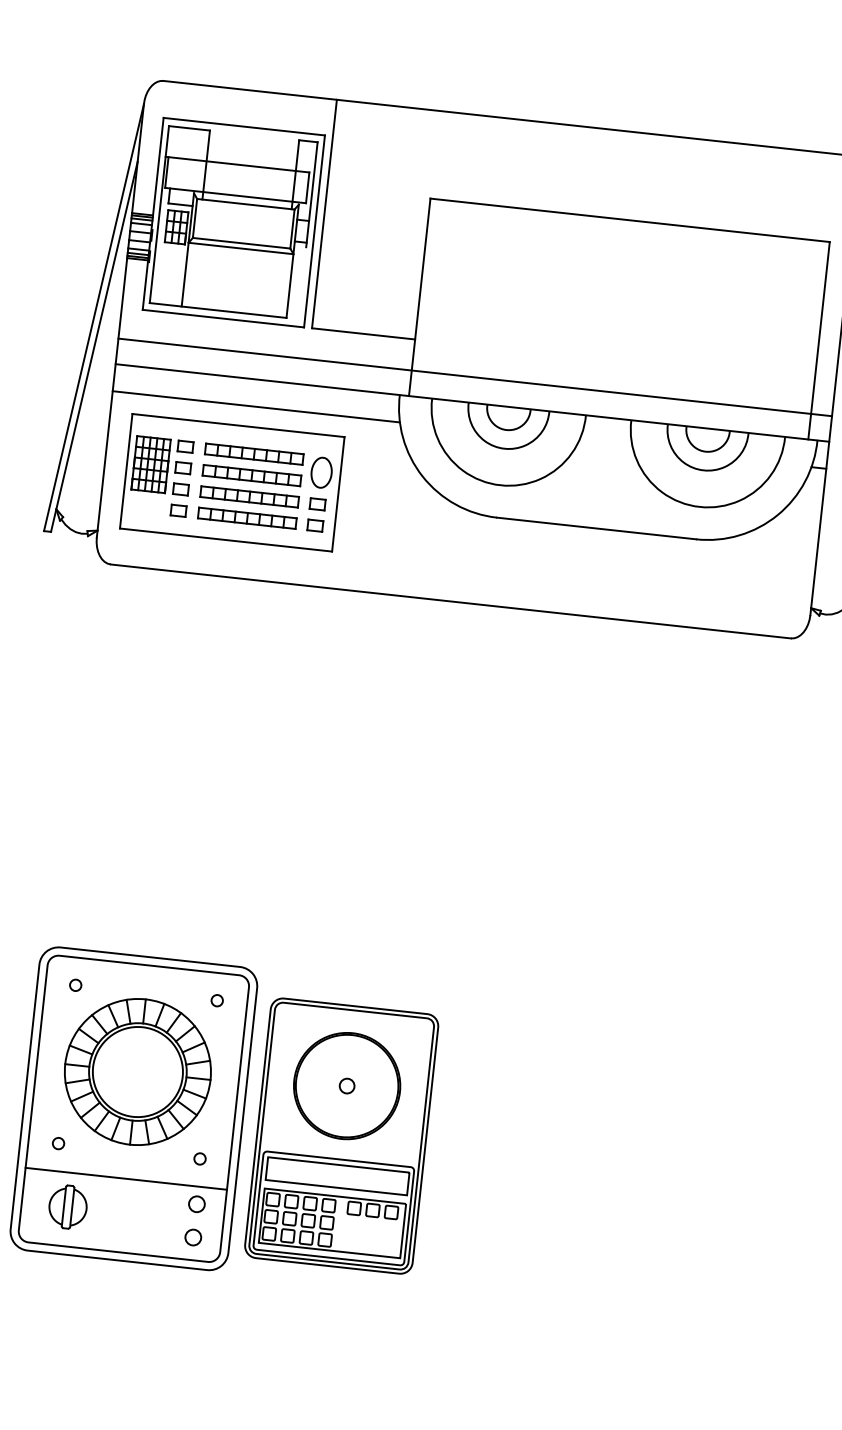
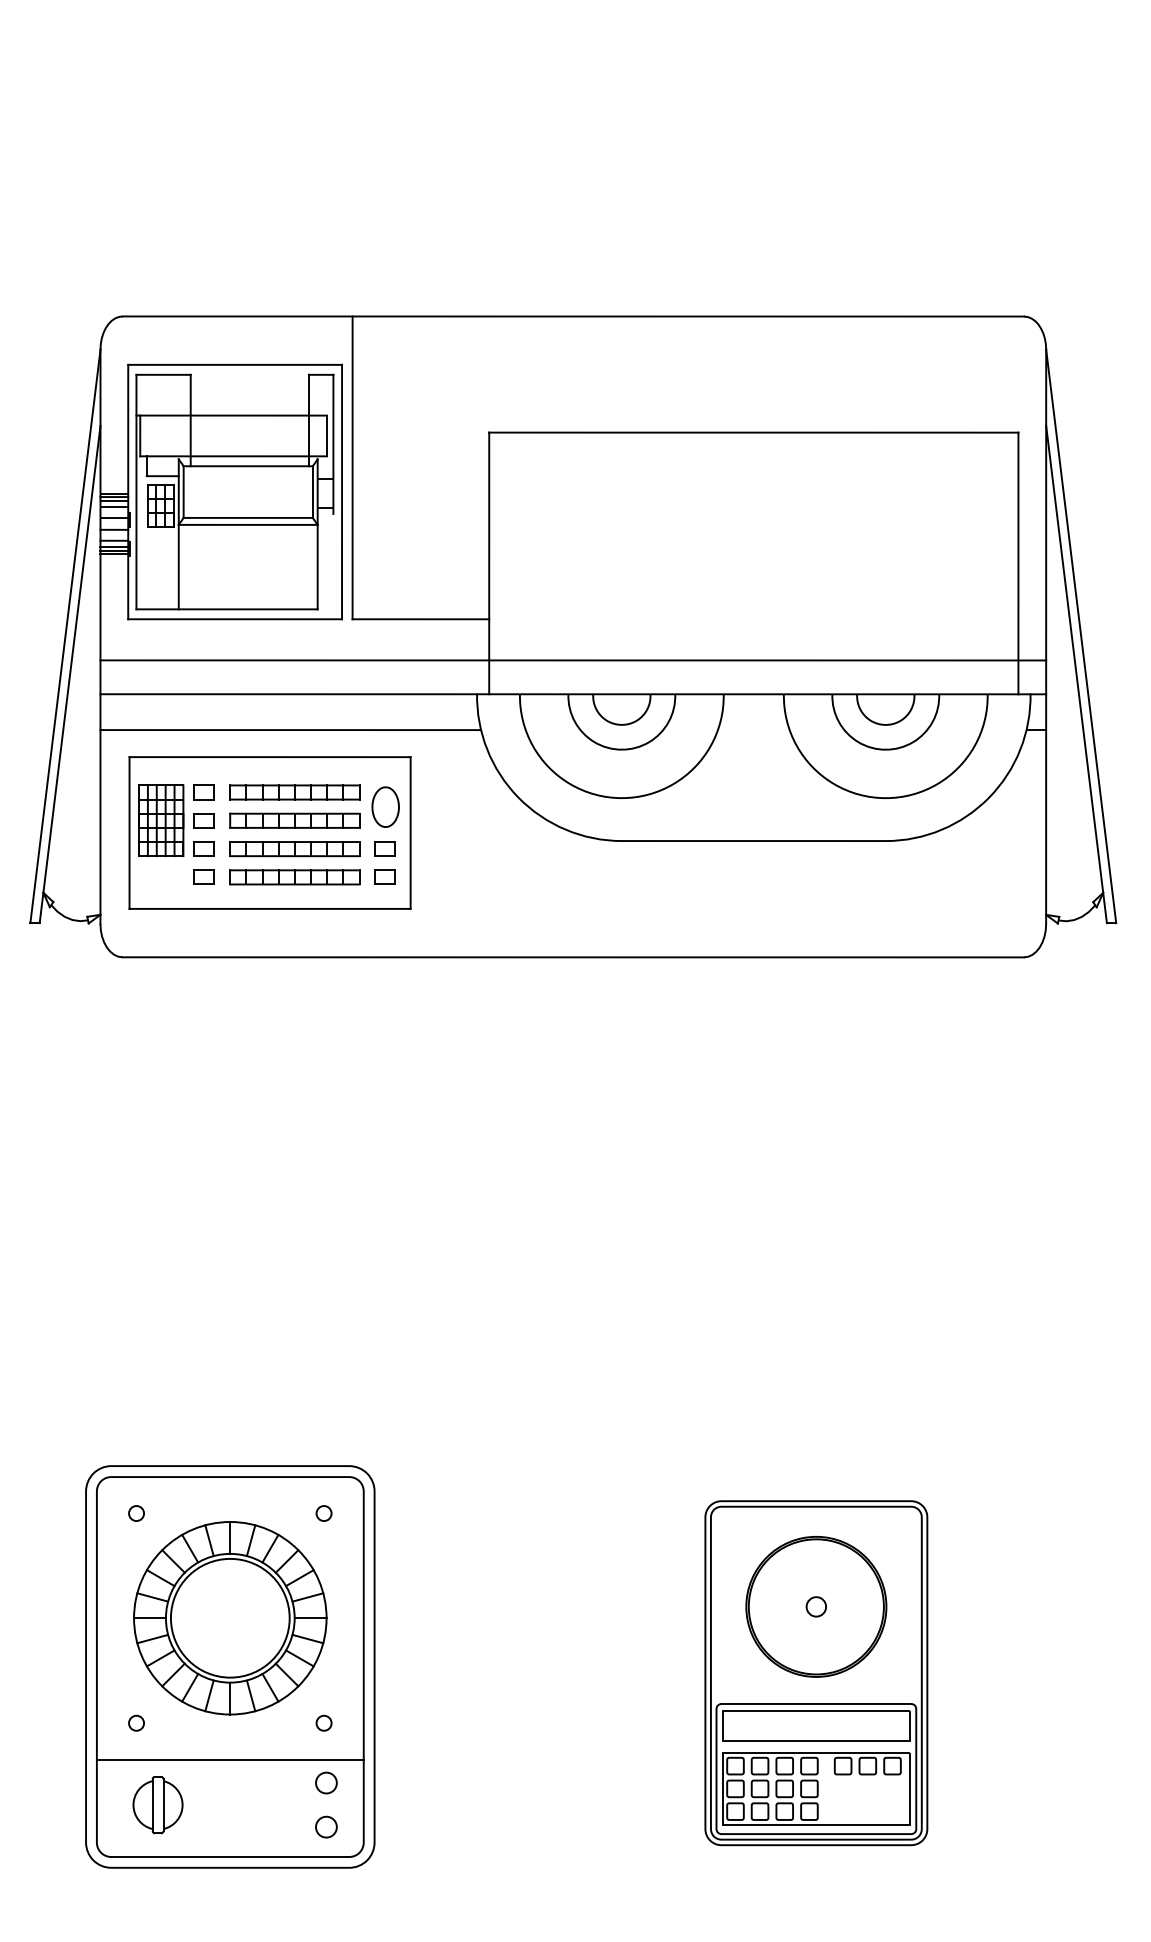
part: (341, 1136) -> (816, 1673), moved

